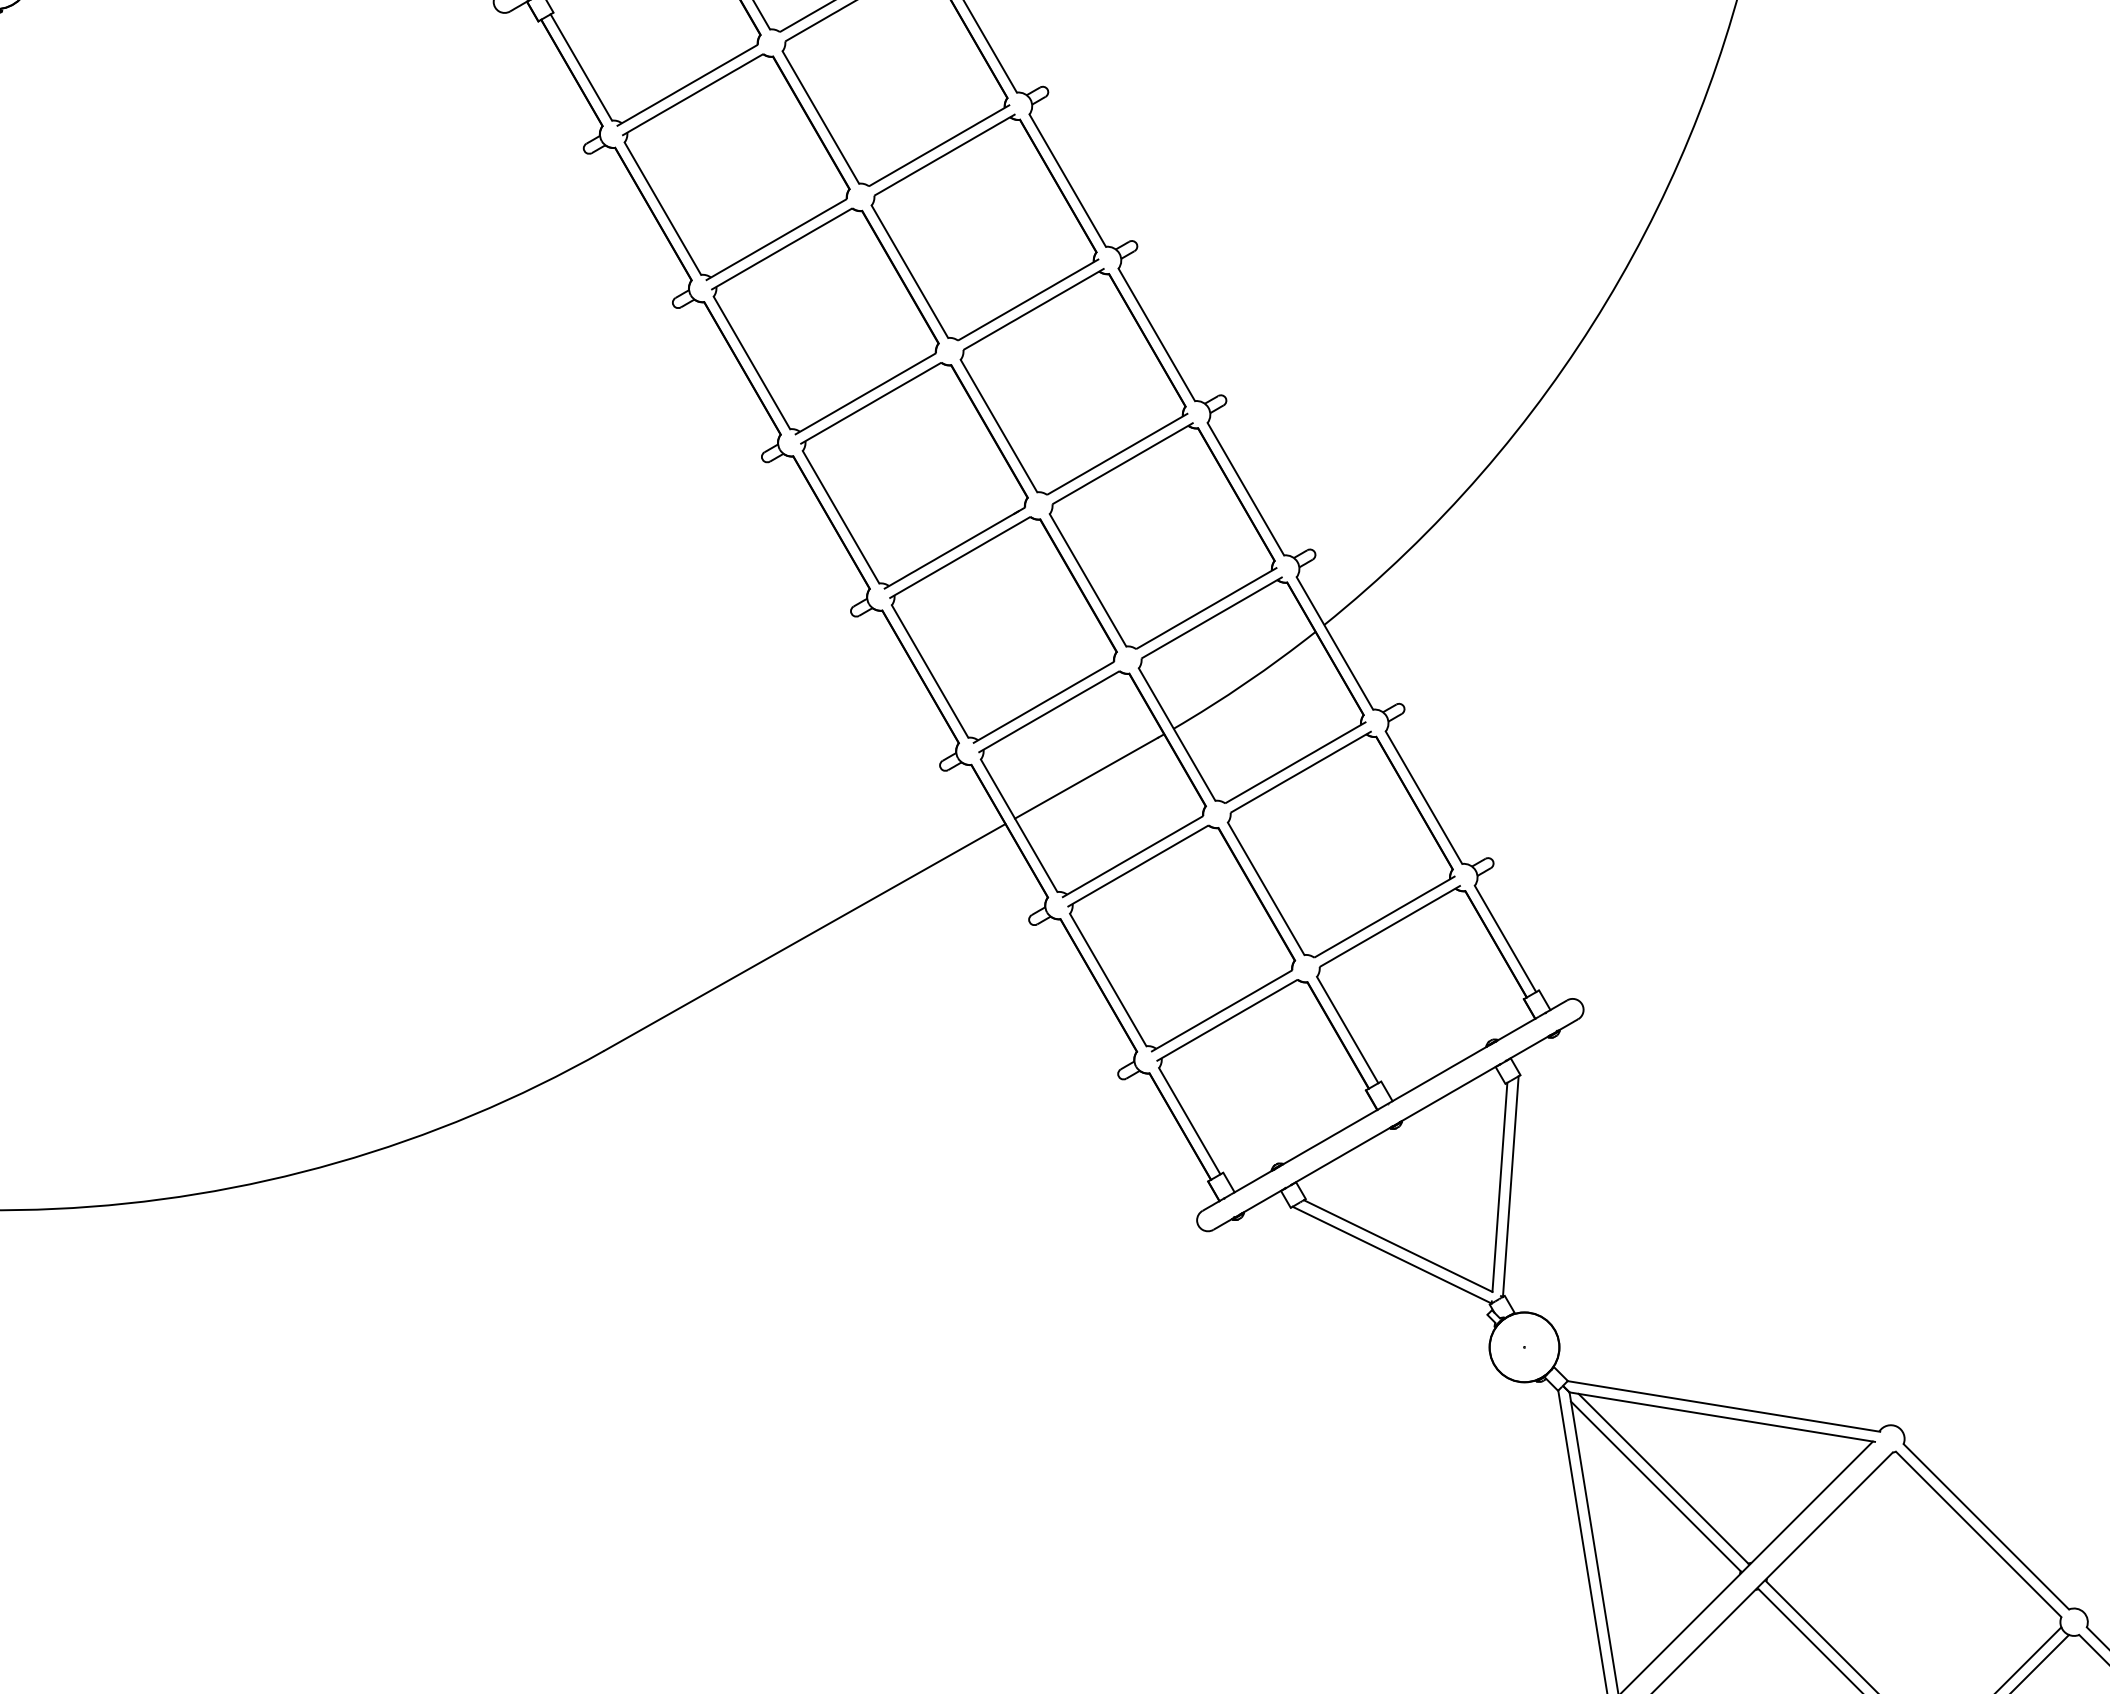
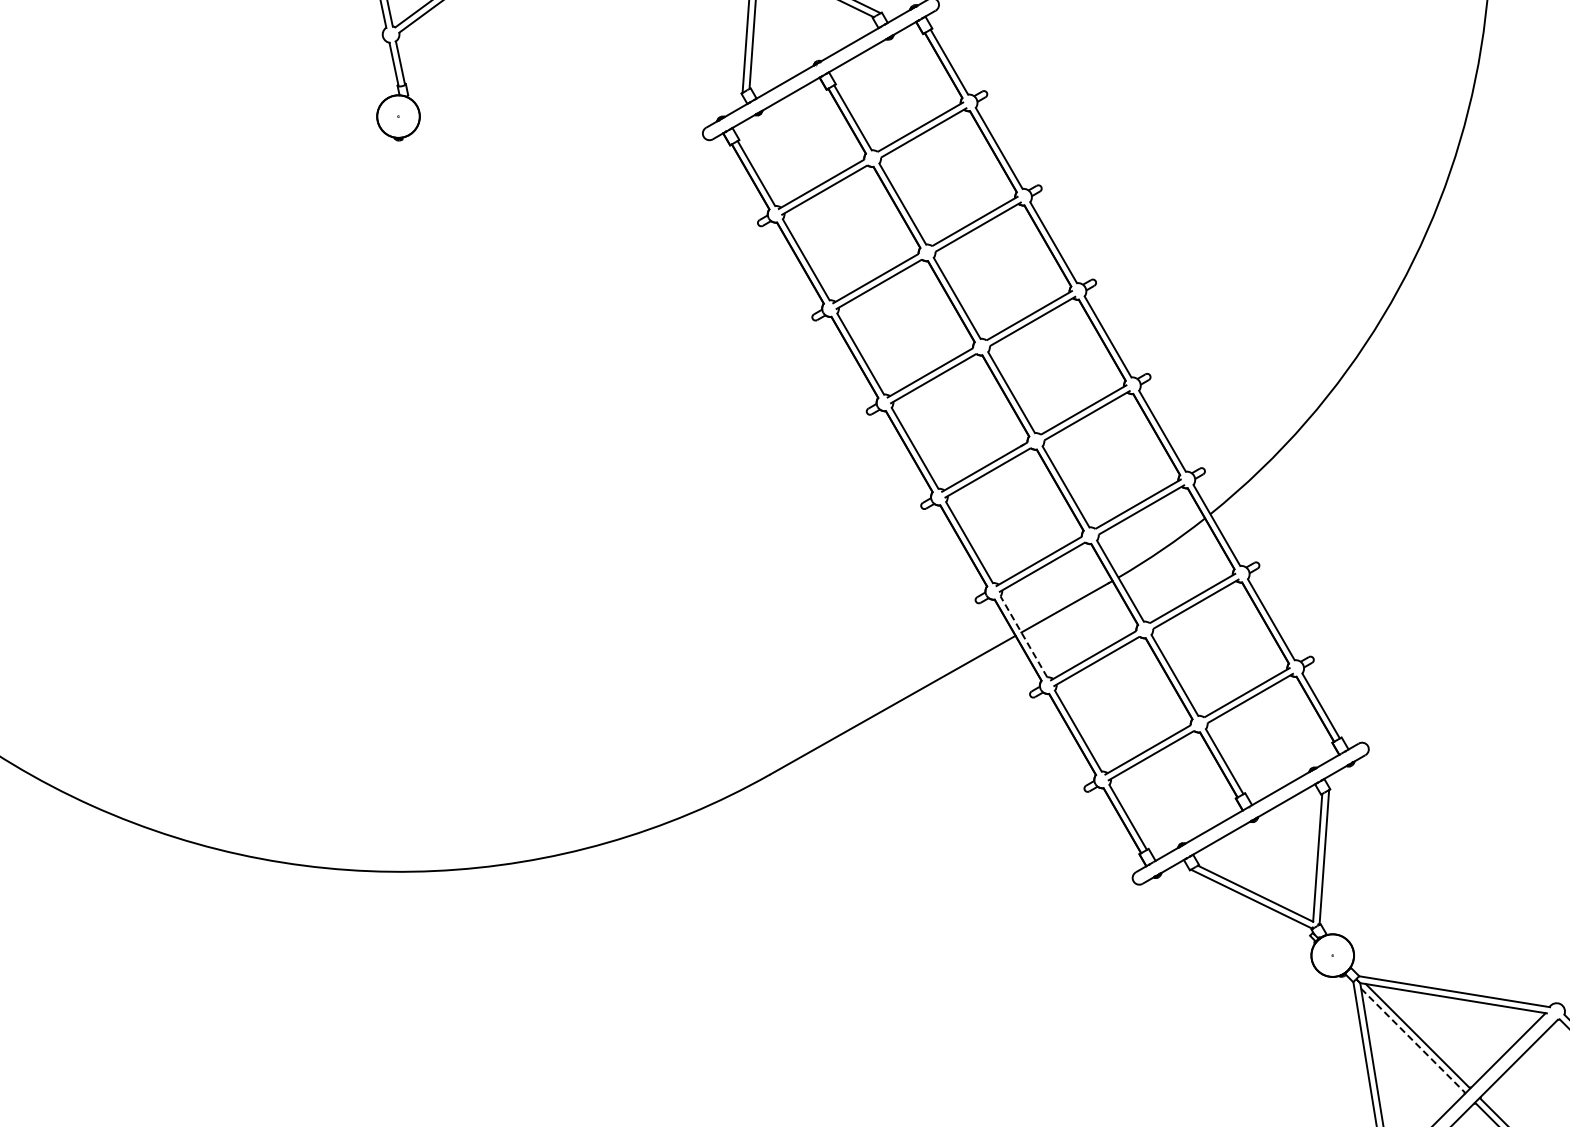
line: (1018, 825) -> (1023, 636), solid -> dashed
line: (1656, 1486) -> (1413, 1040), solid -> dashed

